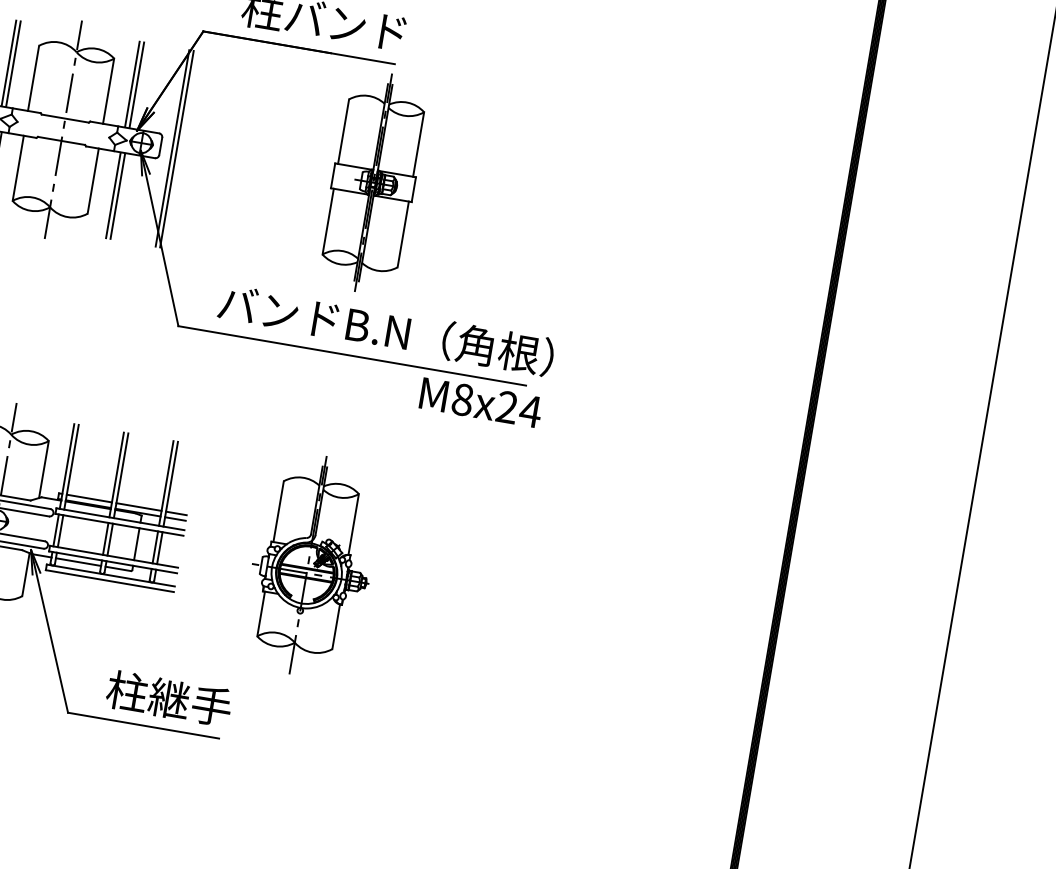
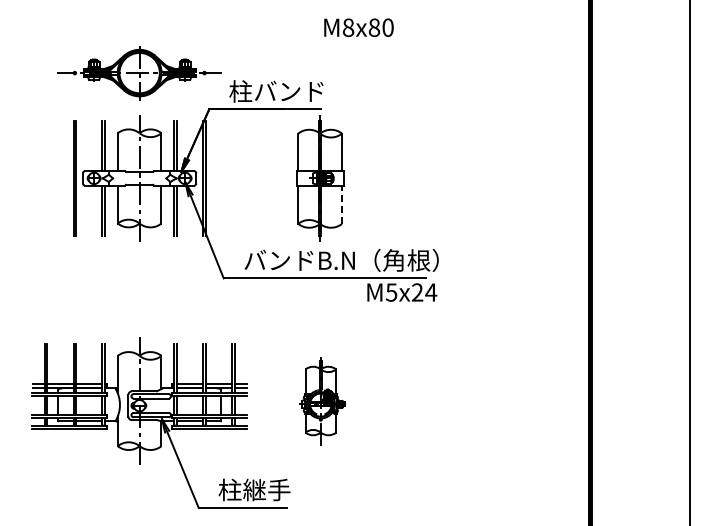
line: (404, 234) -> (342, 204), solid -> dashed
text: (462, 399) -> (391, 292), M8x24 -> M5x24
part: (312, 564) -> (322, 400), size x0.7

